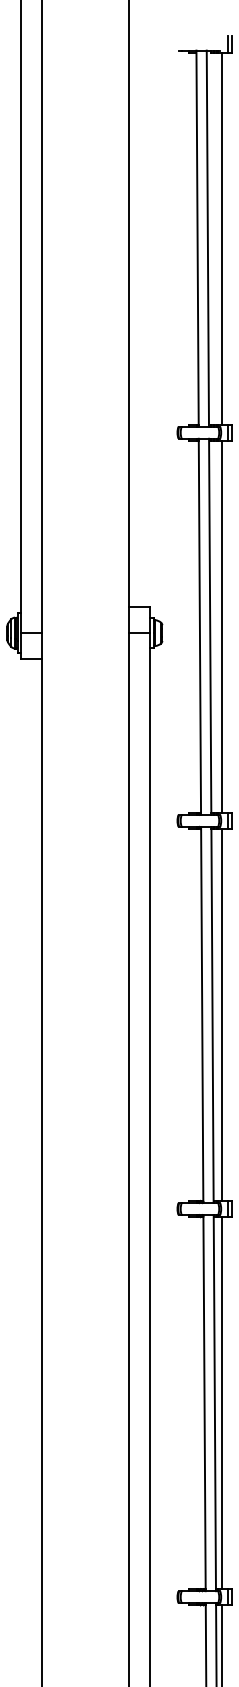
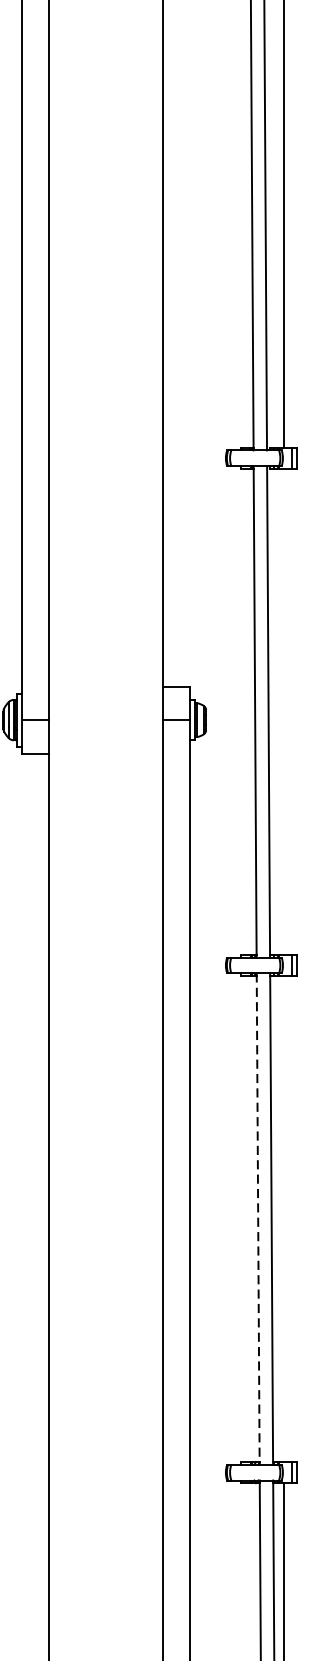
line: (222, 626) -> (284, 711), removed
line: (222, 1014) -> (284, 1218), removed
line: (202, 1015) -> (258, 1219), solid -> dashed

